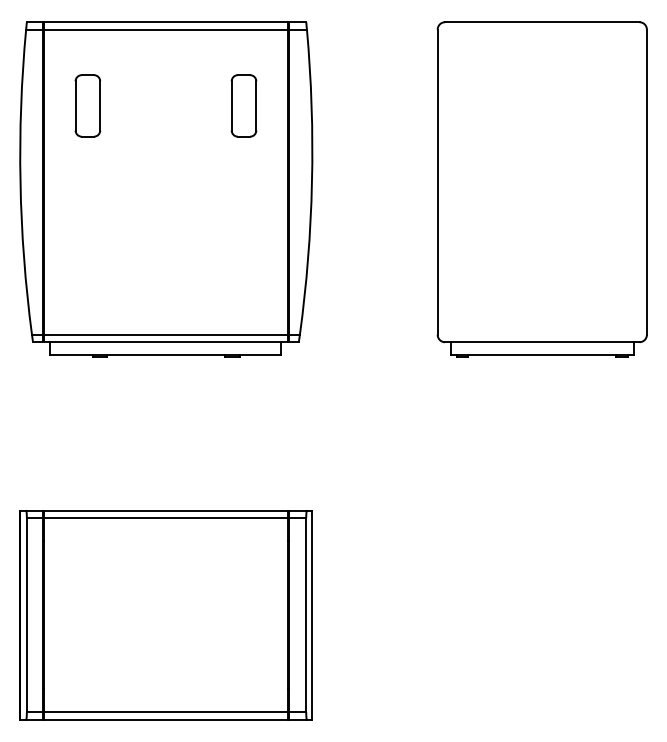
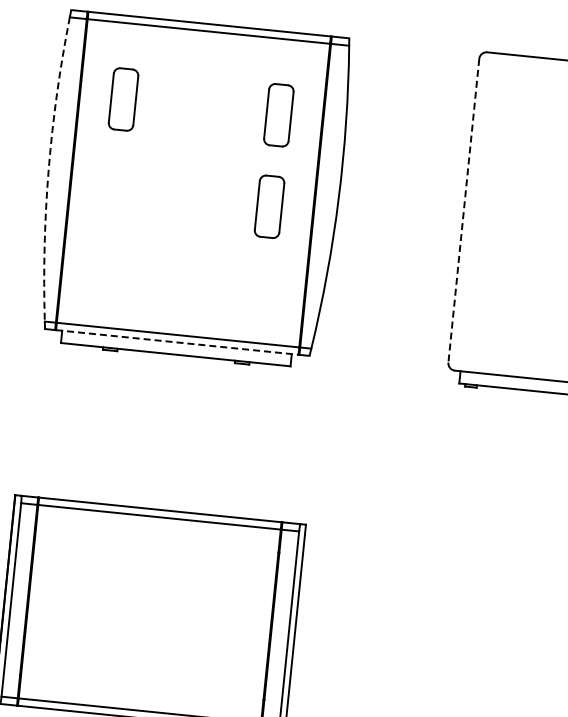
arc: (20, 182) -> (48, 168), solid -> dashed
line: (437, 182) -> (463, 211), solid -> dashed
part: (243, 197) -> (269, 206), added
line: (165, 342) -> (176, 342), solid -> dashed

